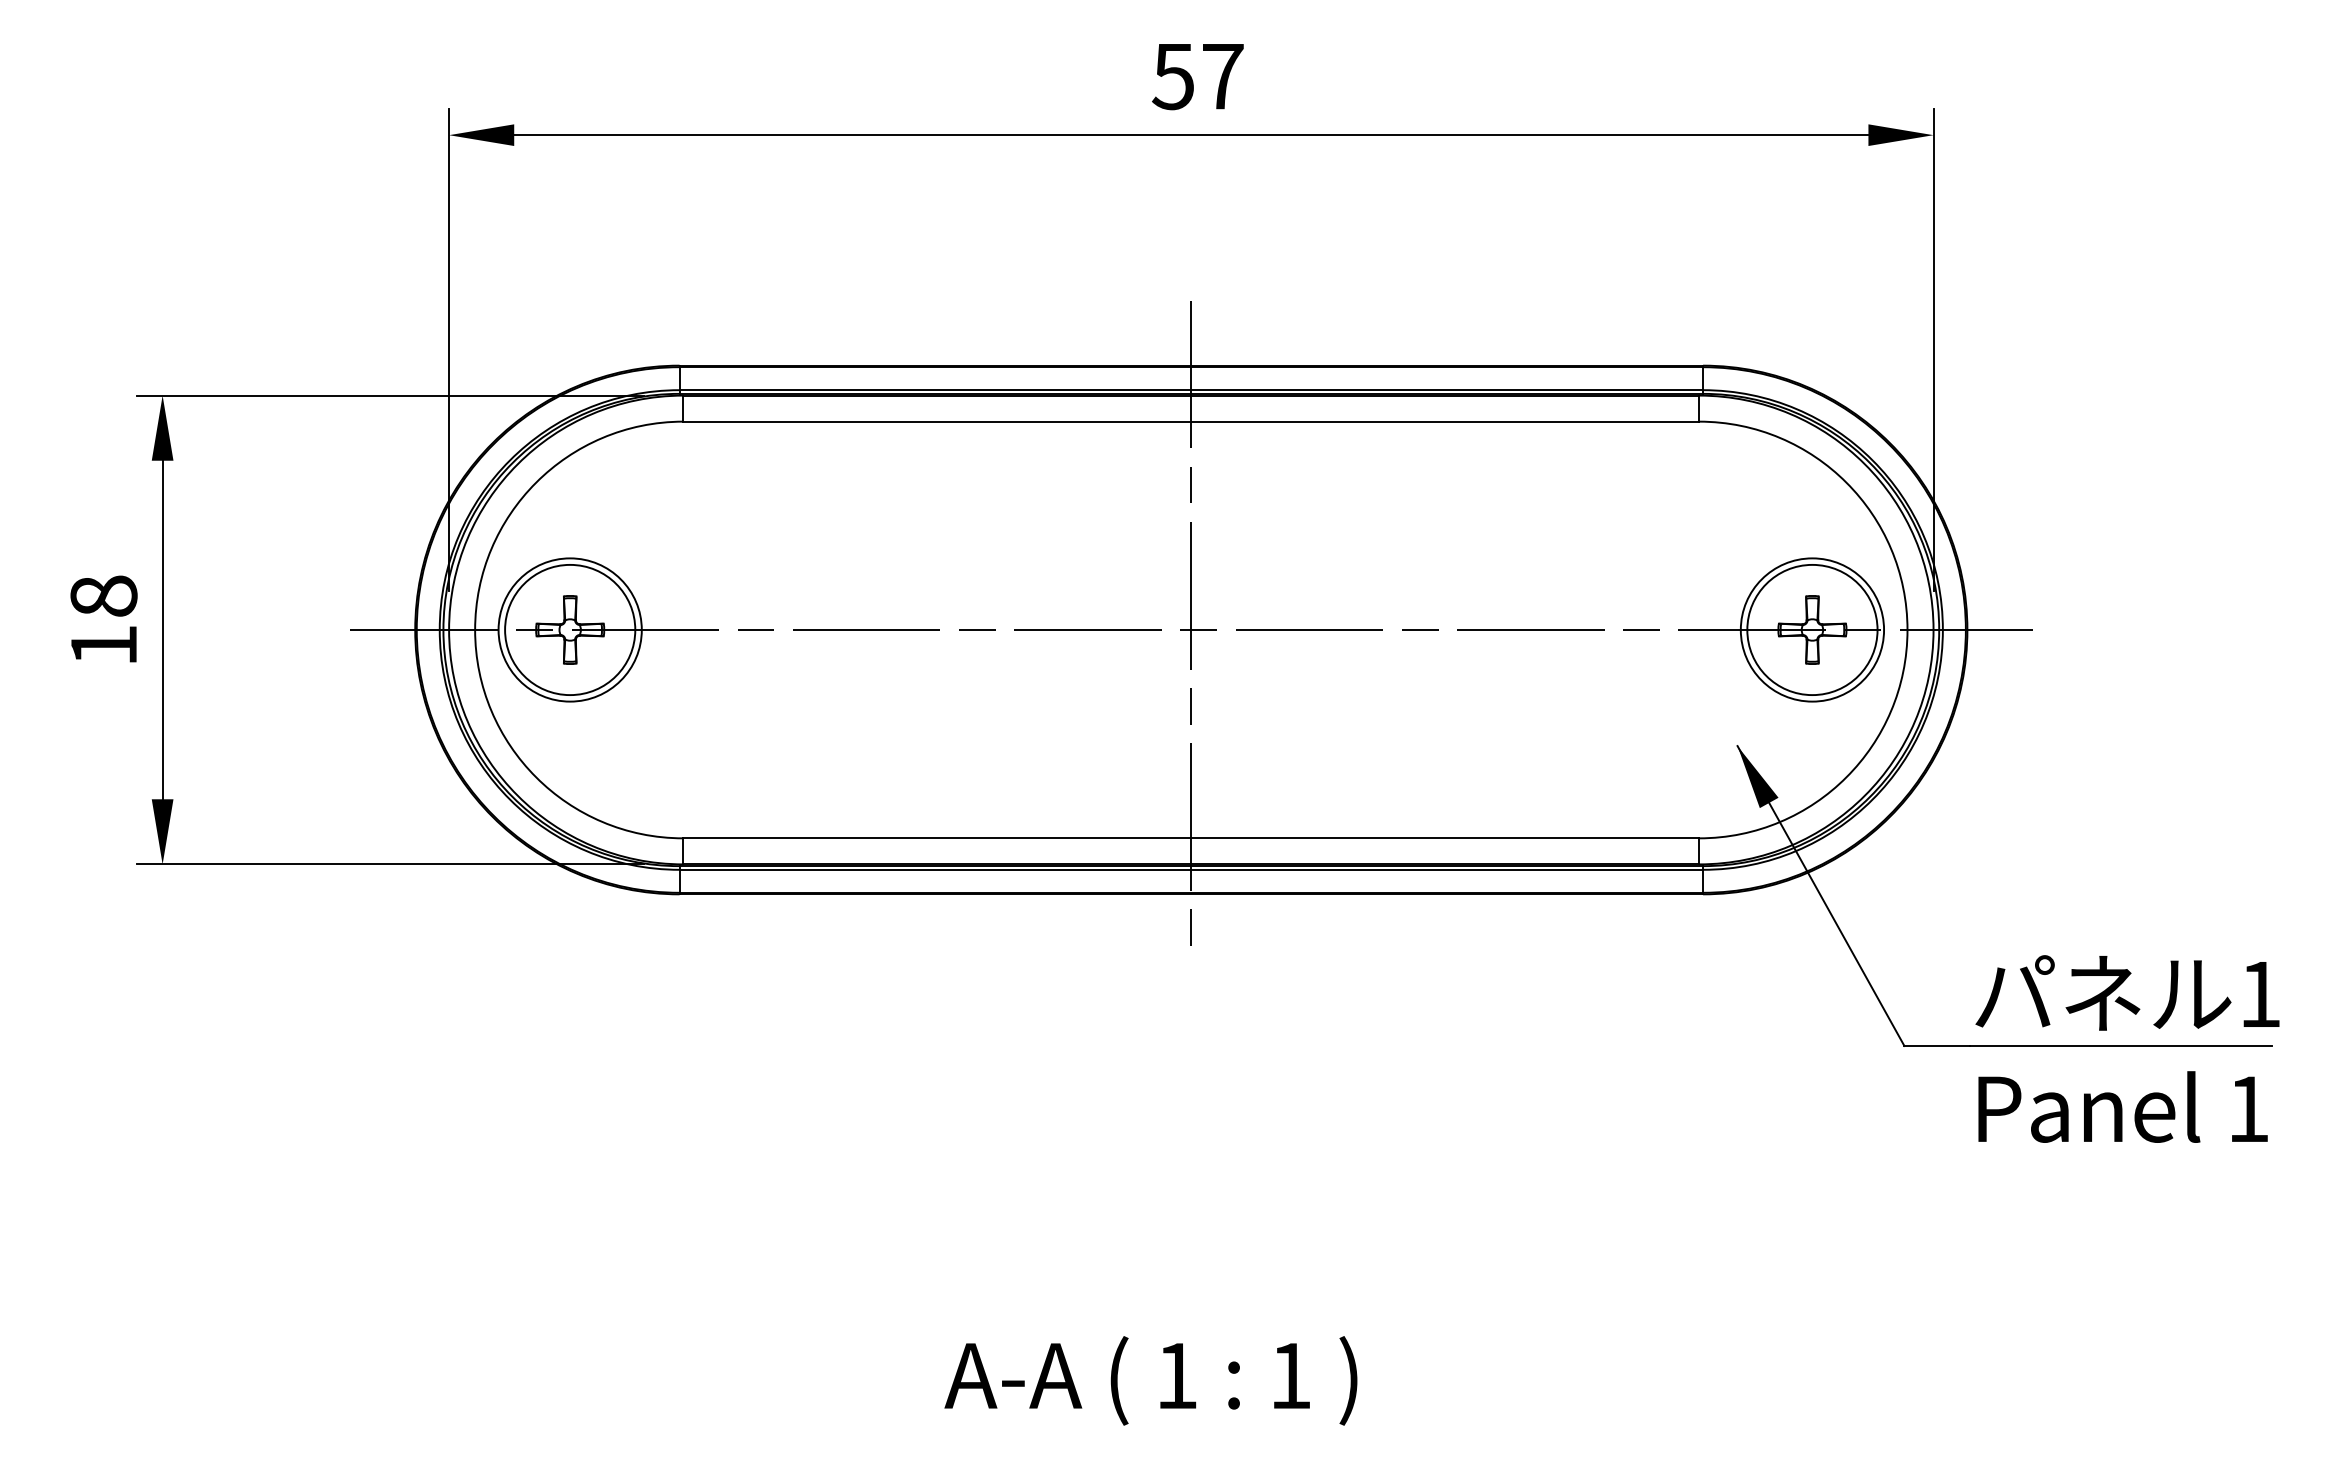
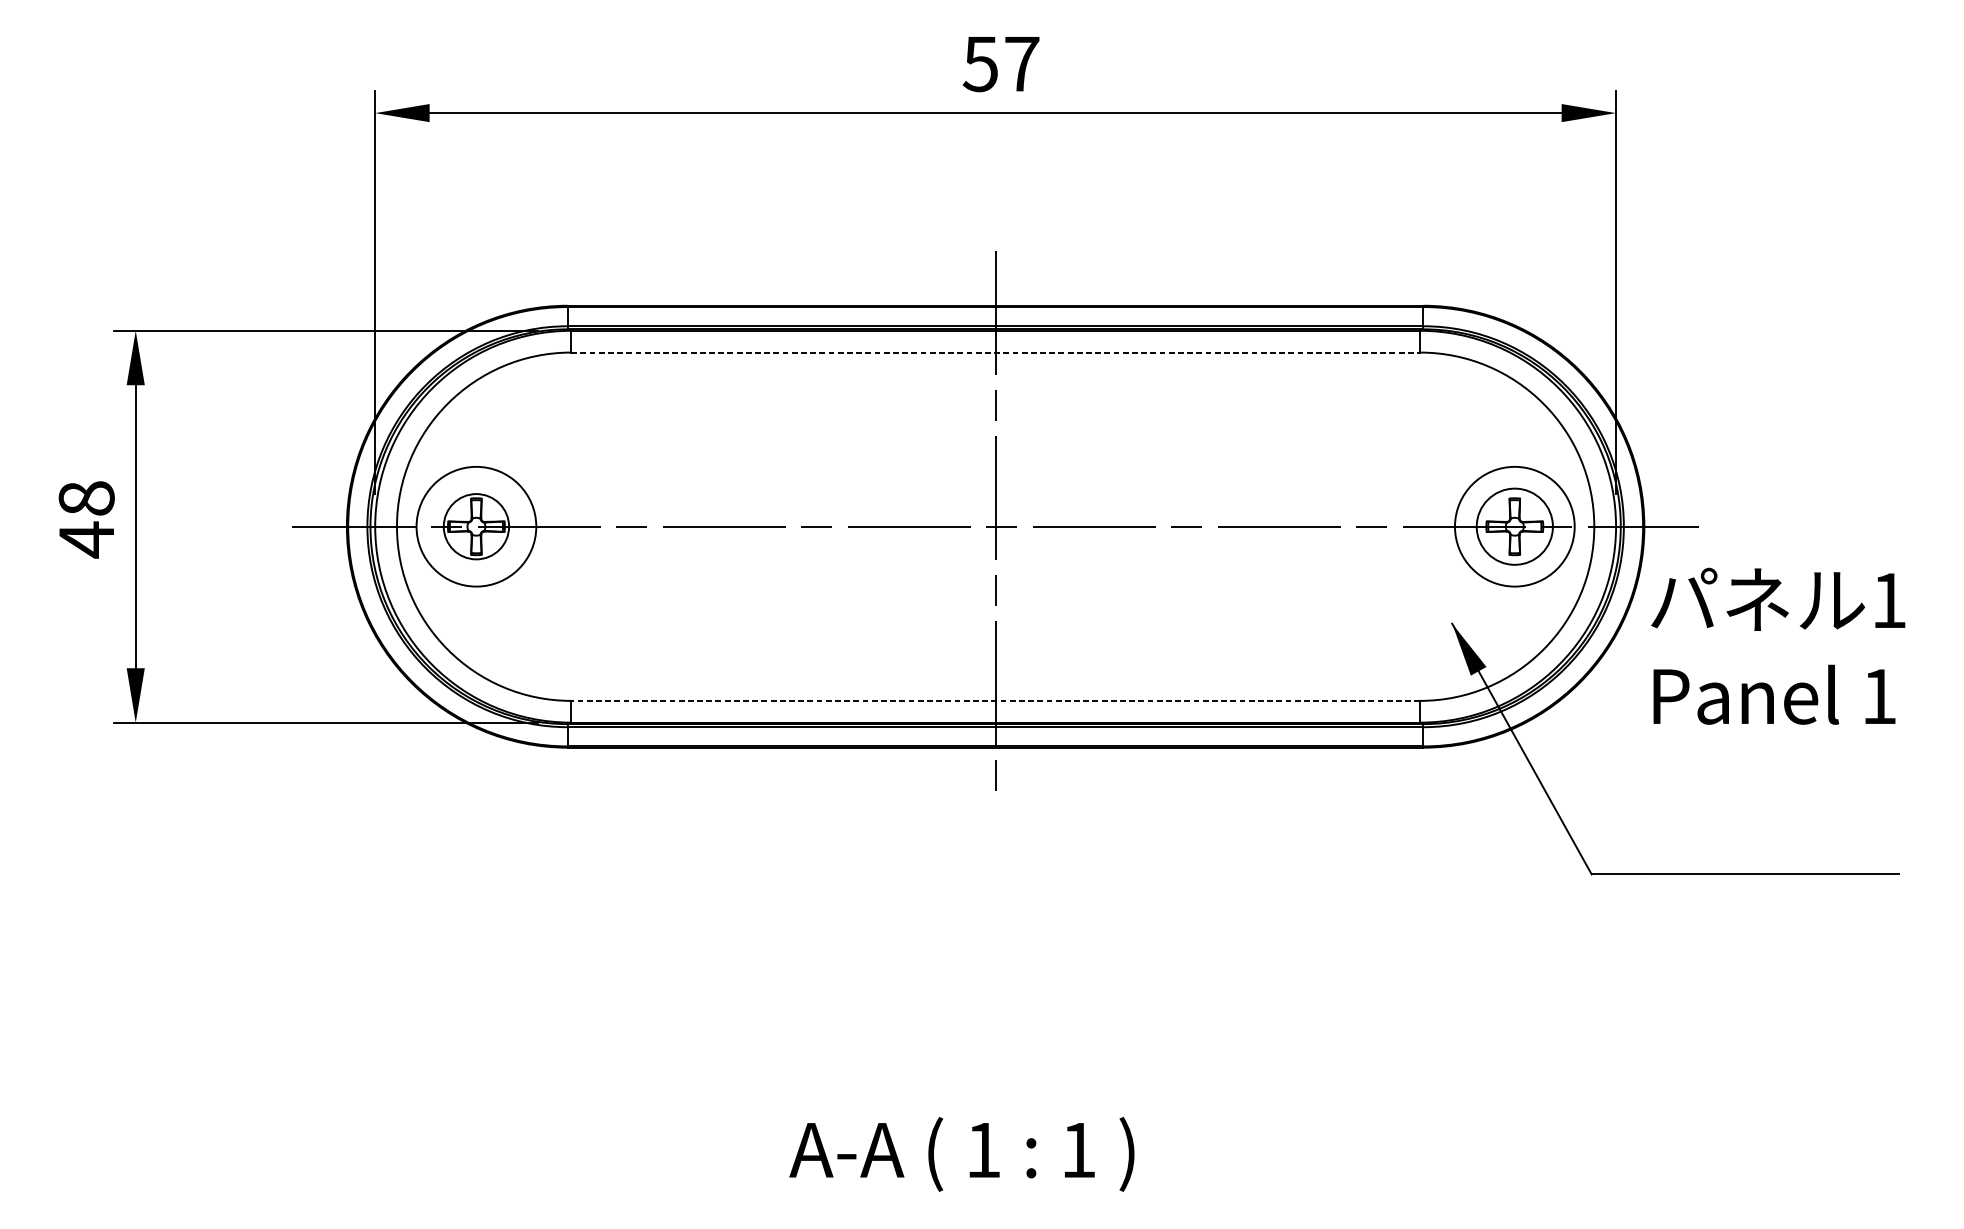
line: (1191, 421) -> (995, 352), solid -> dashed
circle: (570, 629) -> (476, 526), size x0.6
circle: (1812, 629) -> (1514, 526), size x0.7
text: (103, 645) -> (86, 539), 18 -> 48
line: (1191, 838) -> (995, 701), solid -> dashed
text: (2127, 1048) -> (1778, 645), moved

